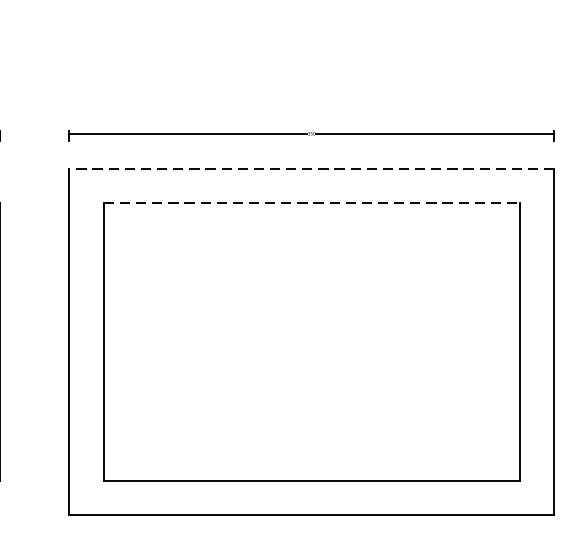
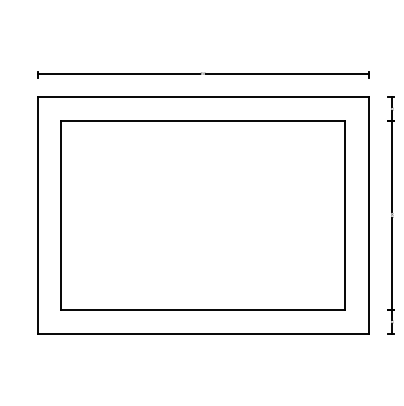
line: (310, 169) -> (202, 97), dashed -> solid
line: (312, 202) -> (203, 120), dashed -> solid

